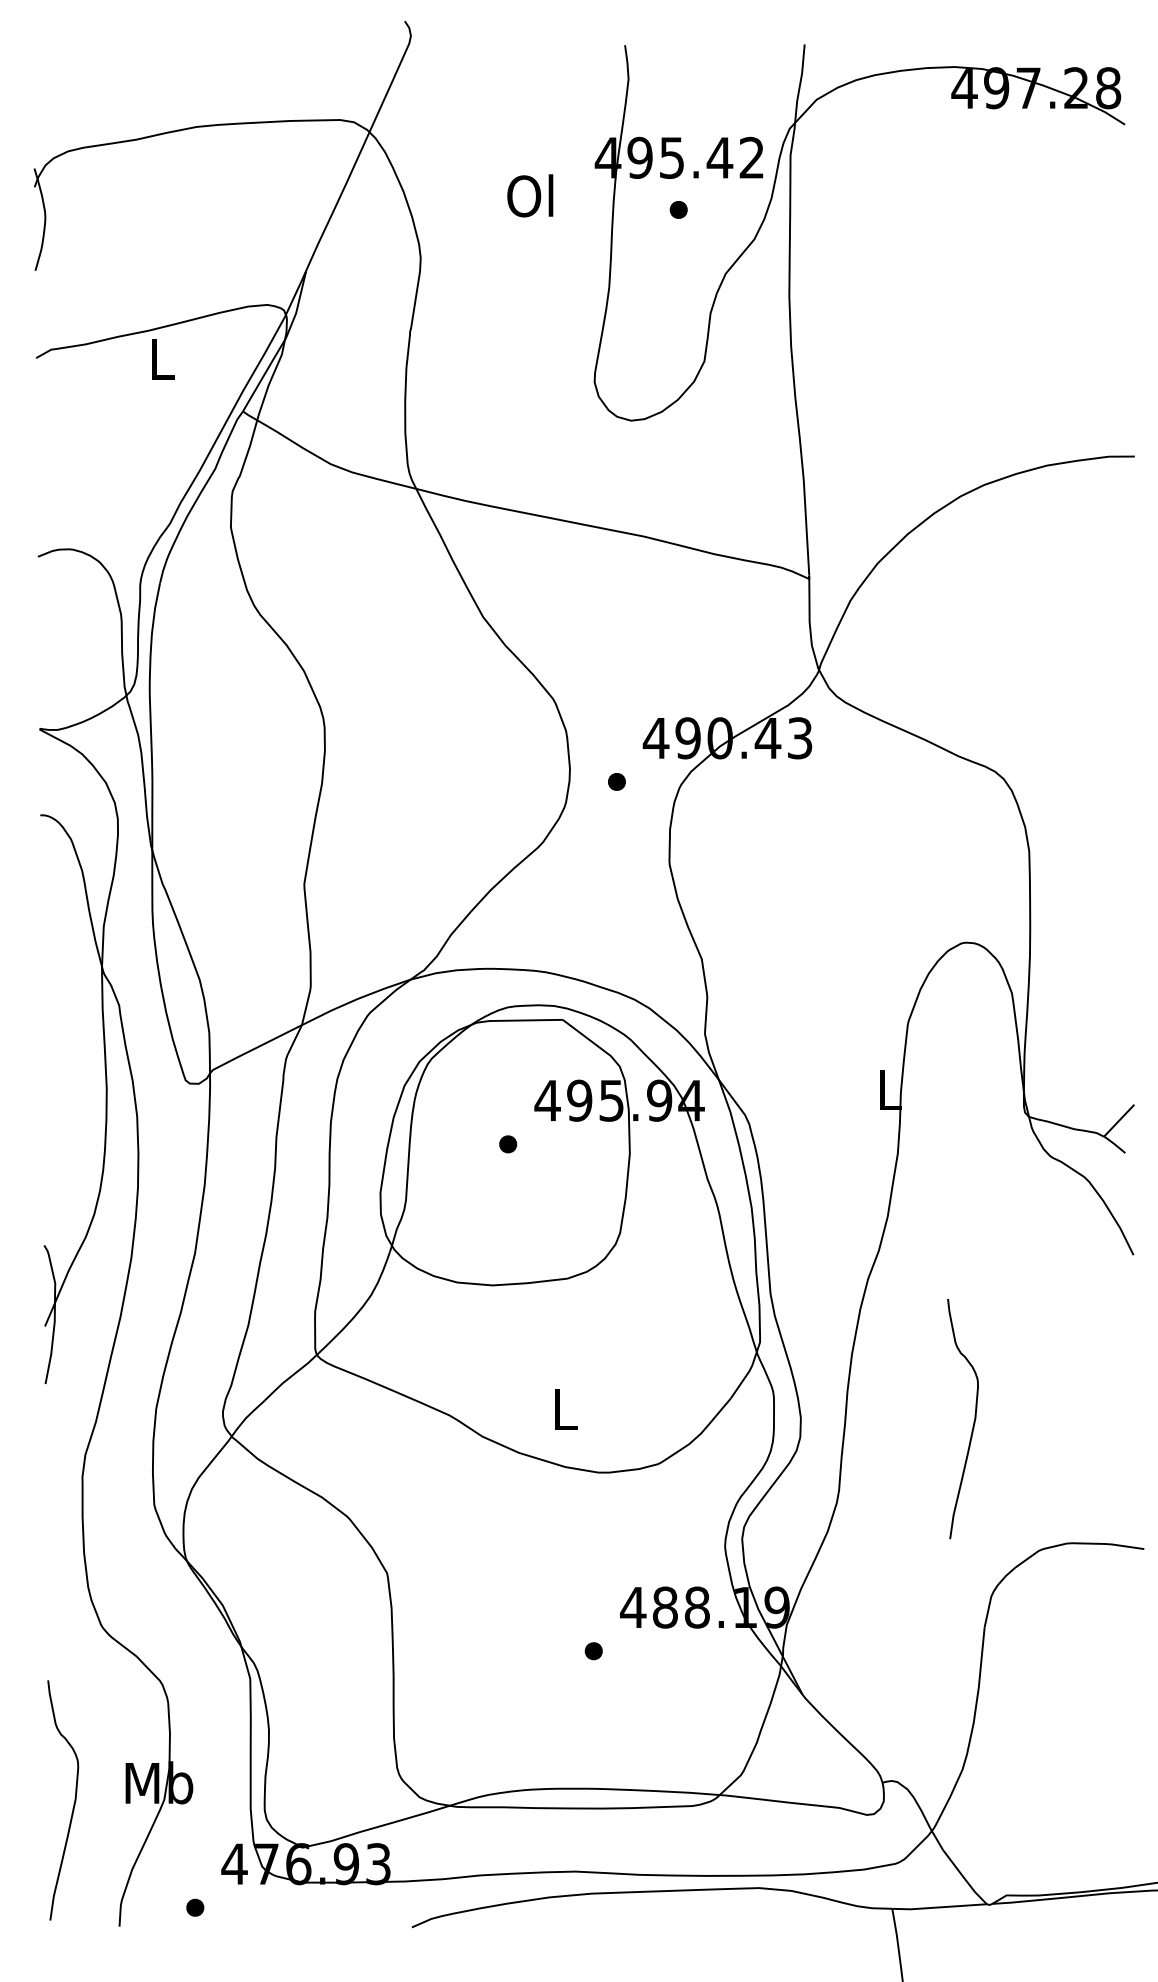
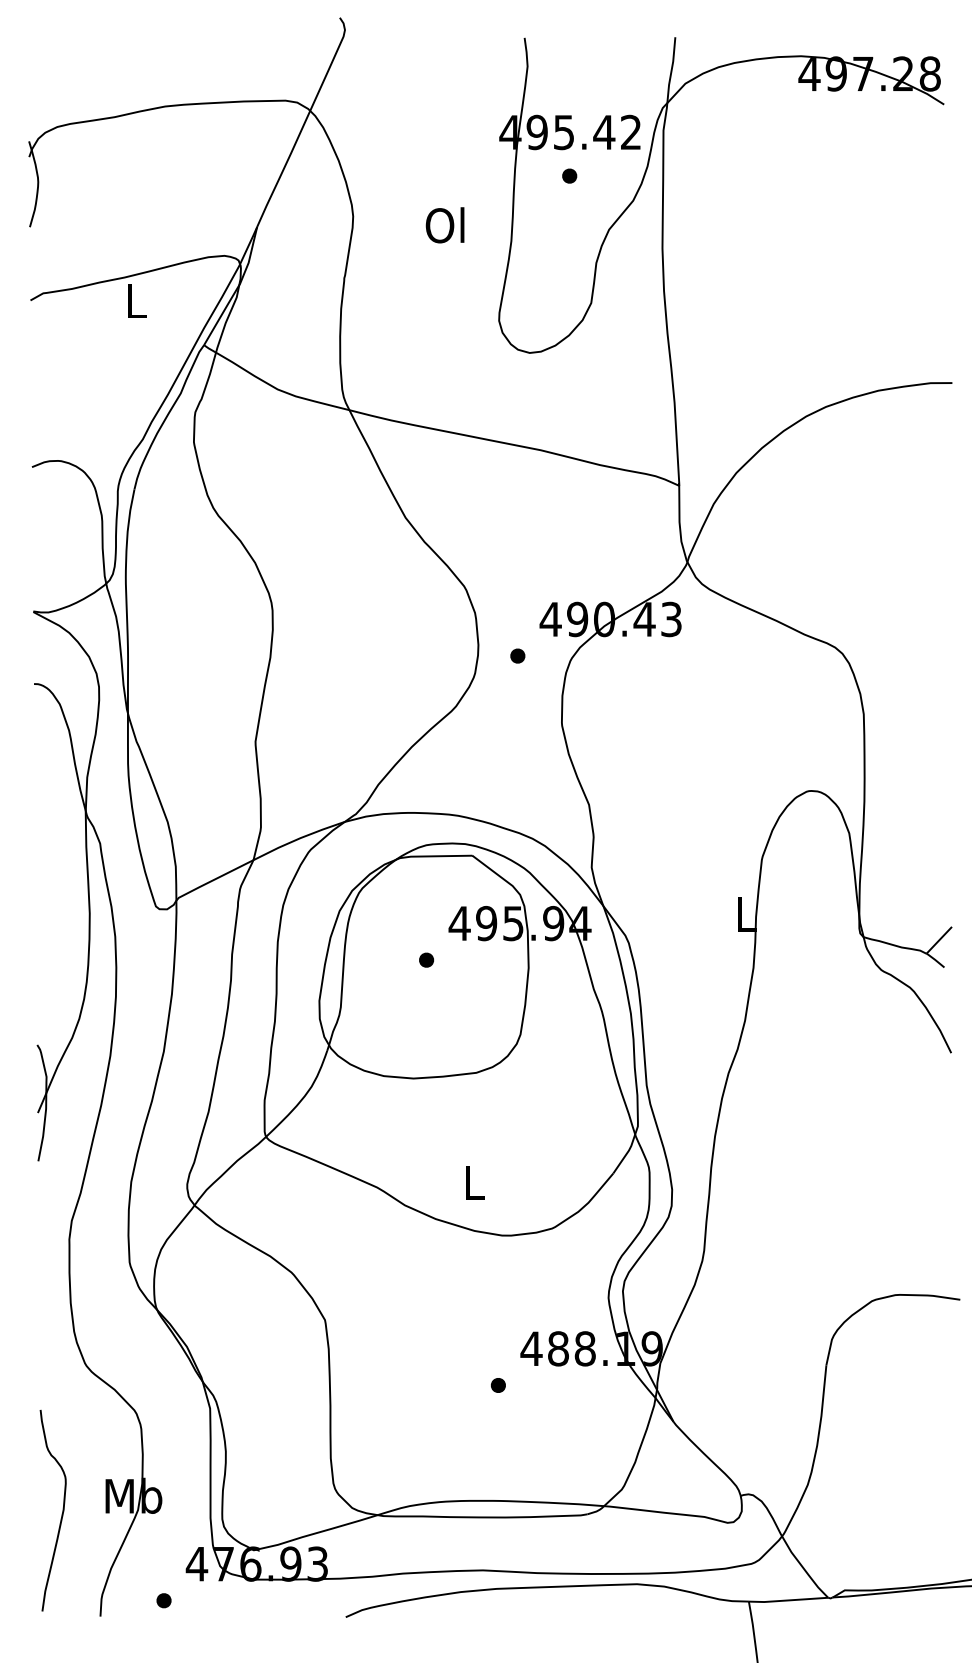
text: (529, 196) -> (444, 225), moved
curve: (972, 1423) -> (816, 1194), removed

